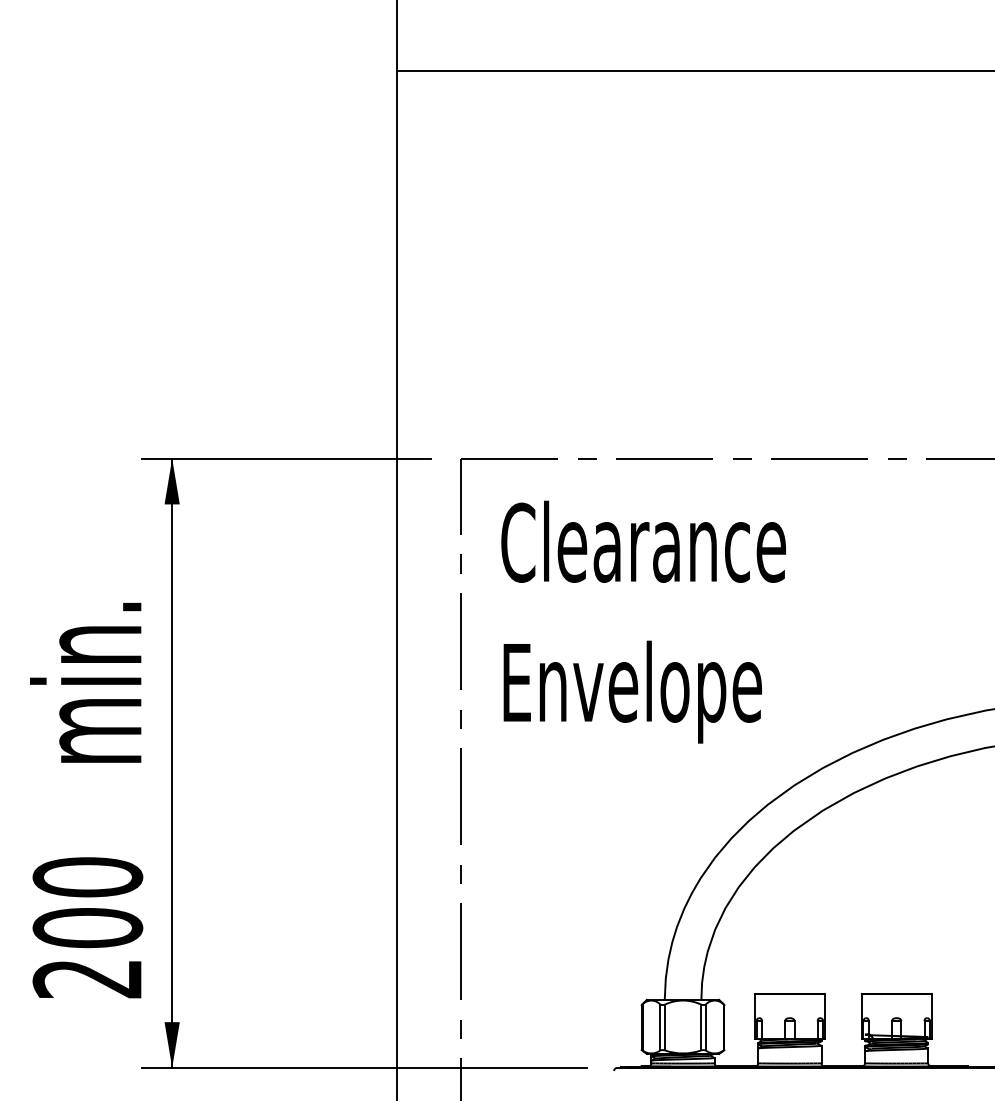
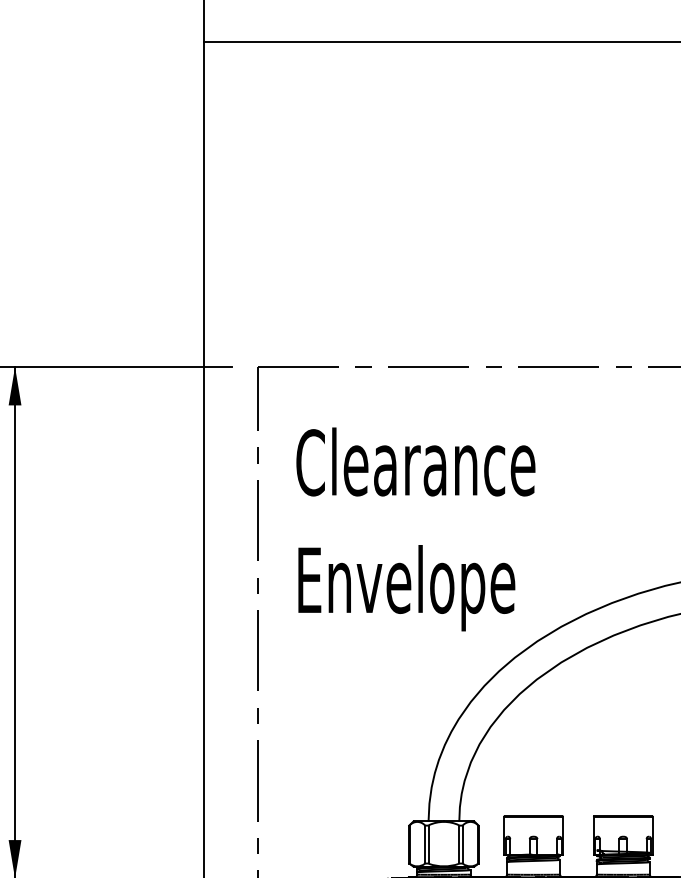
text: (643, 621) -> (415, 528), moved

